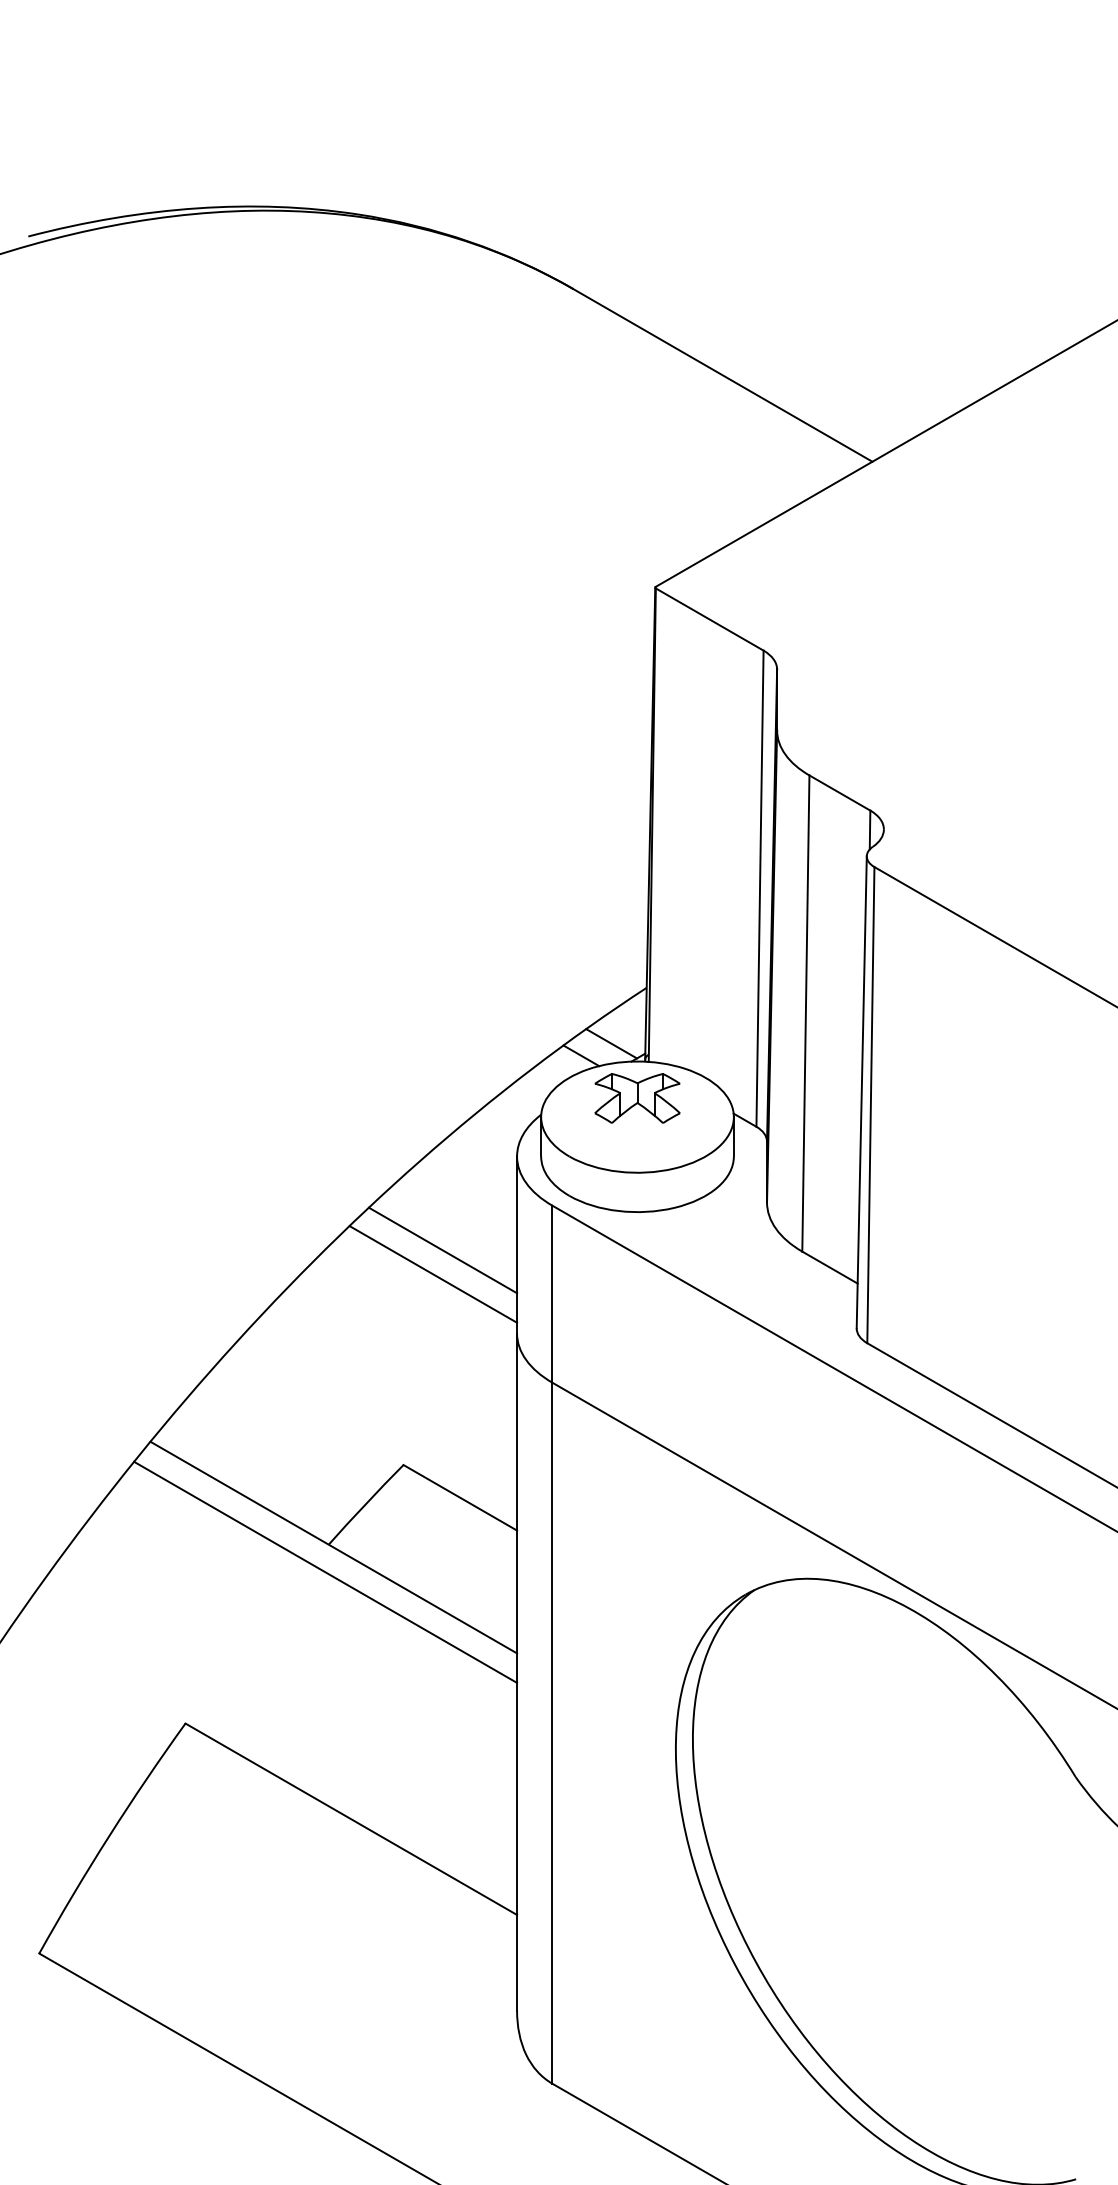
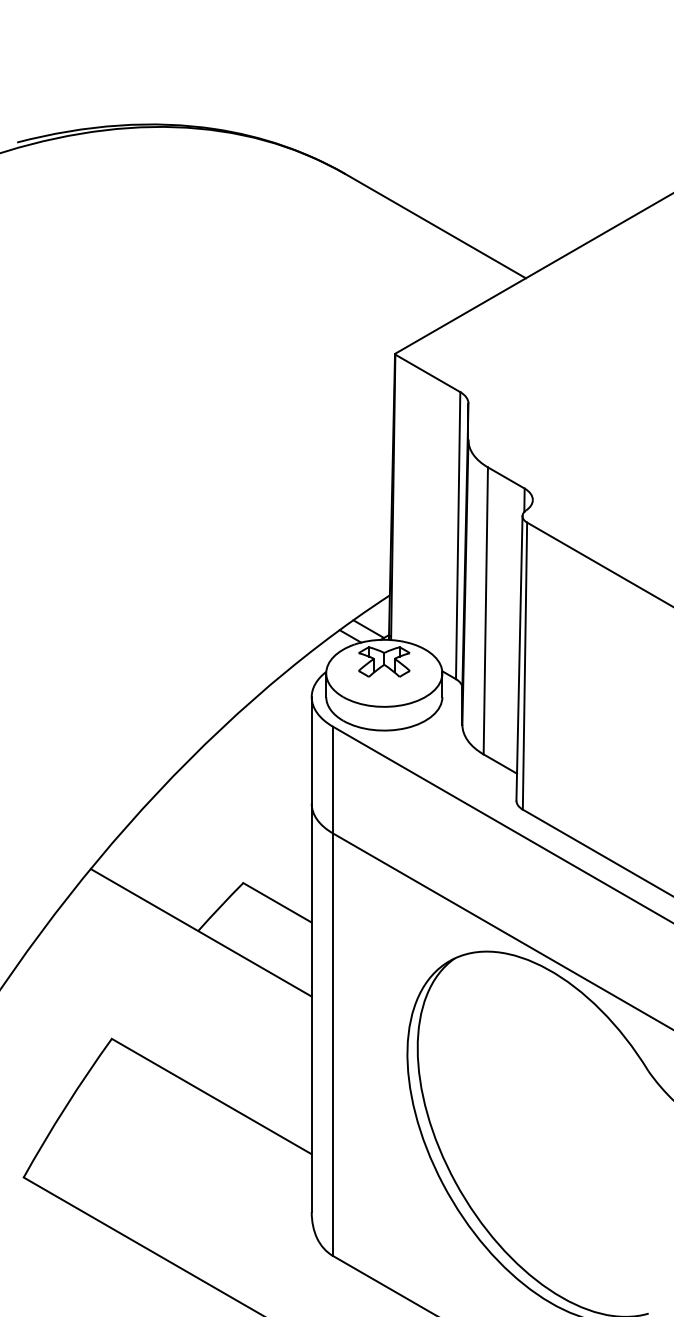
line: (442, 1250) -> (266, 753), removed
line: (432, 1274) -> (260, 768), removed
line: (324, 1571) -> (195, 947), removed

